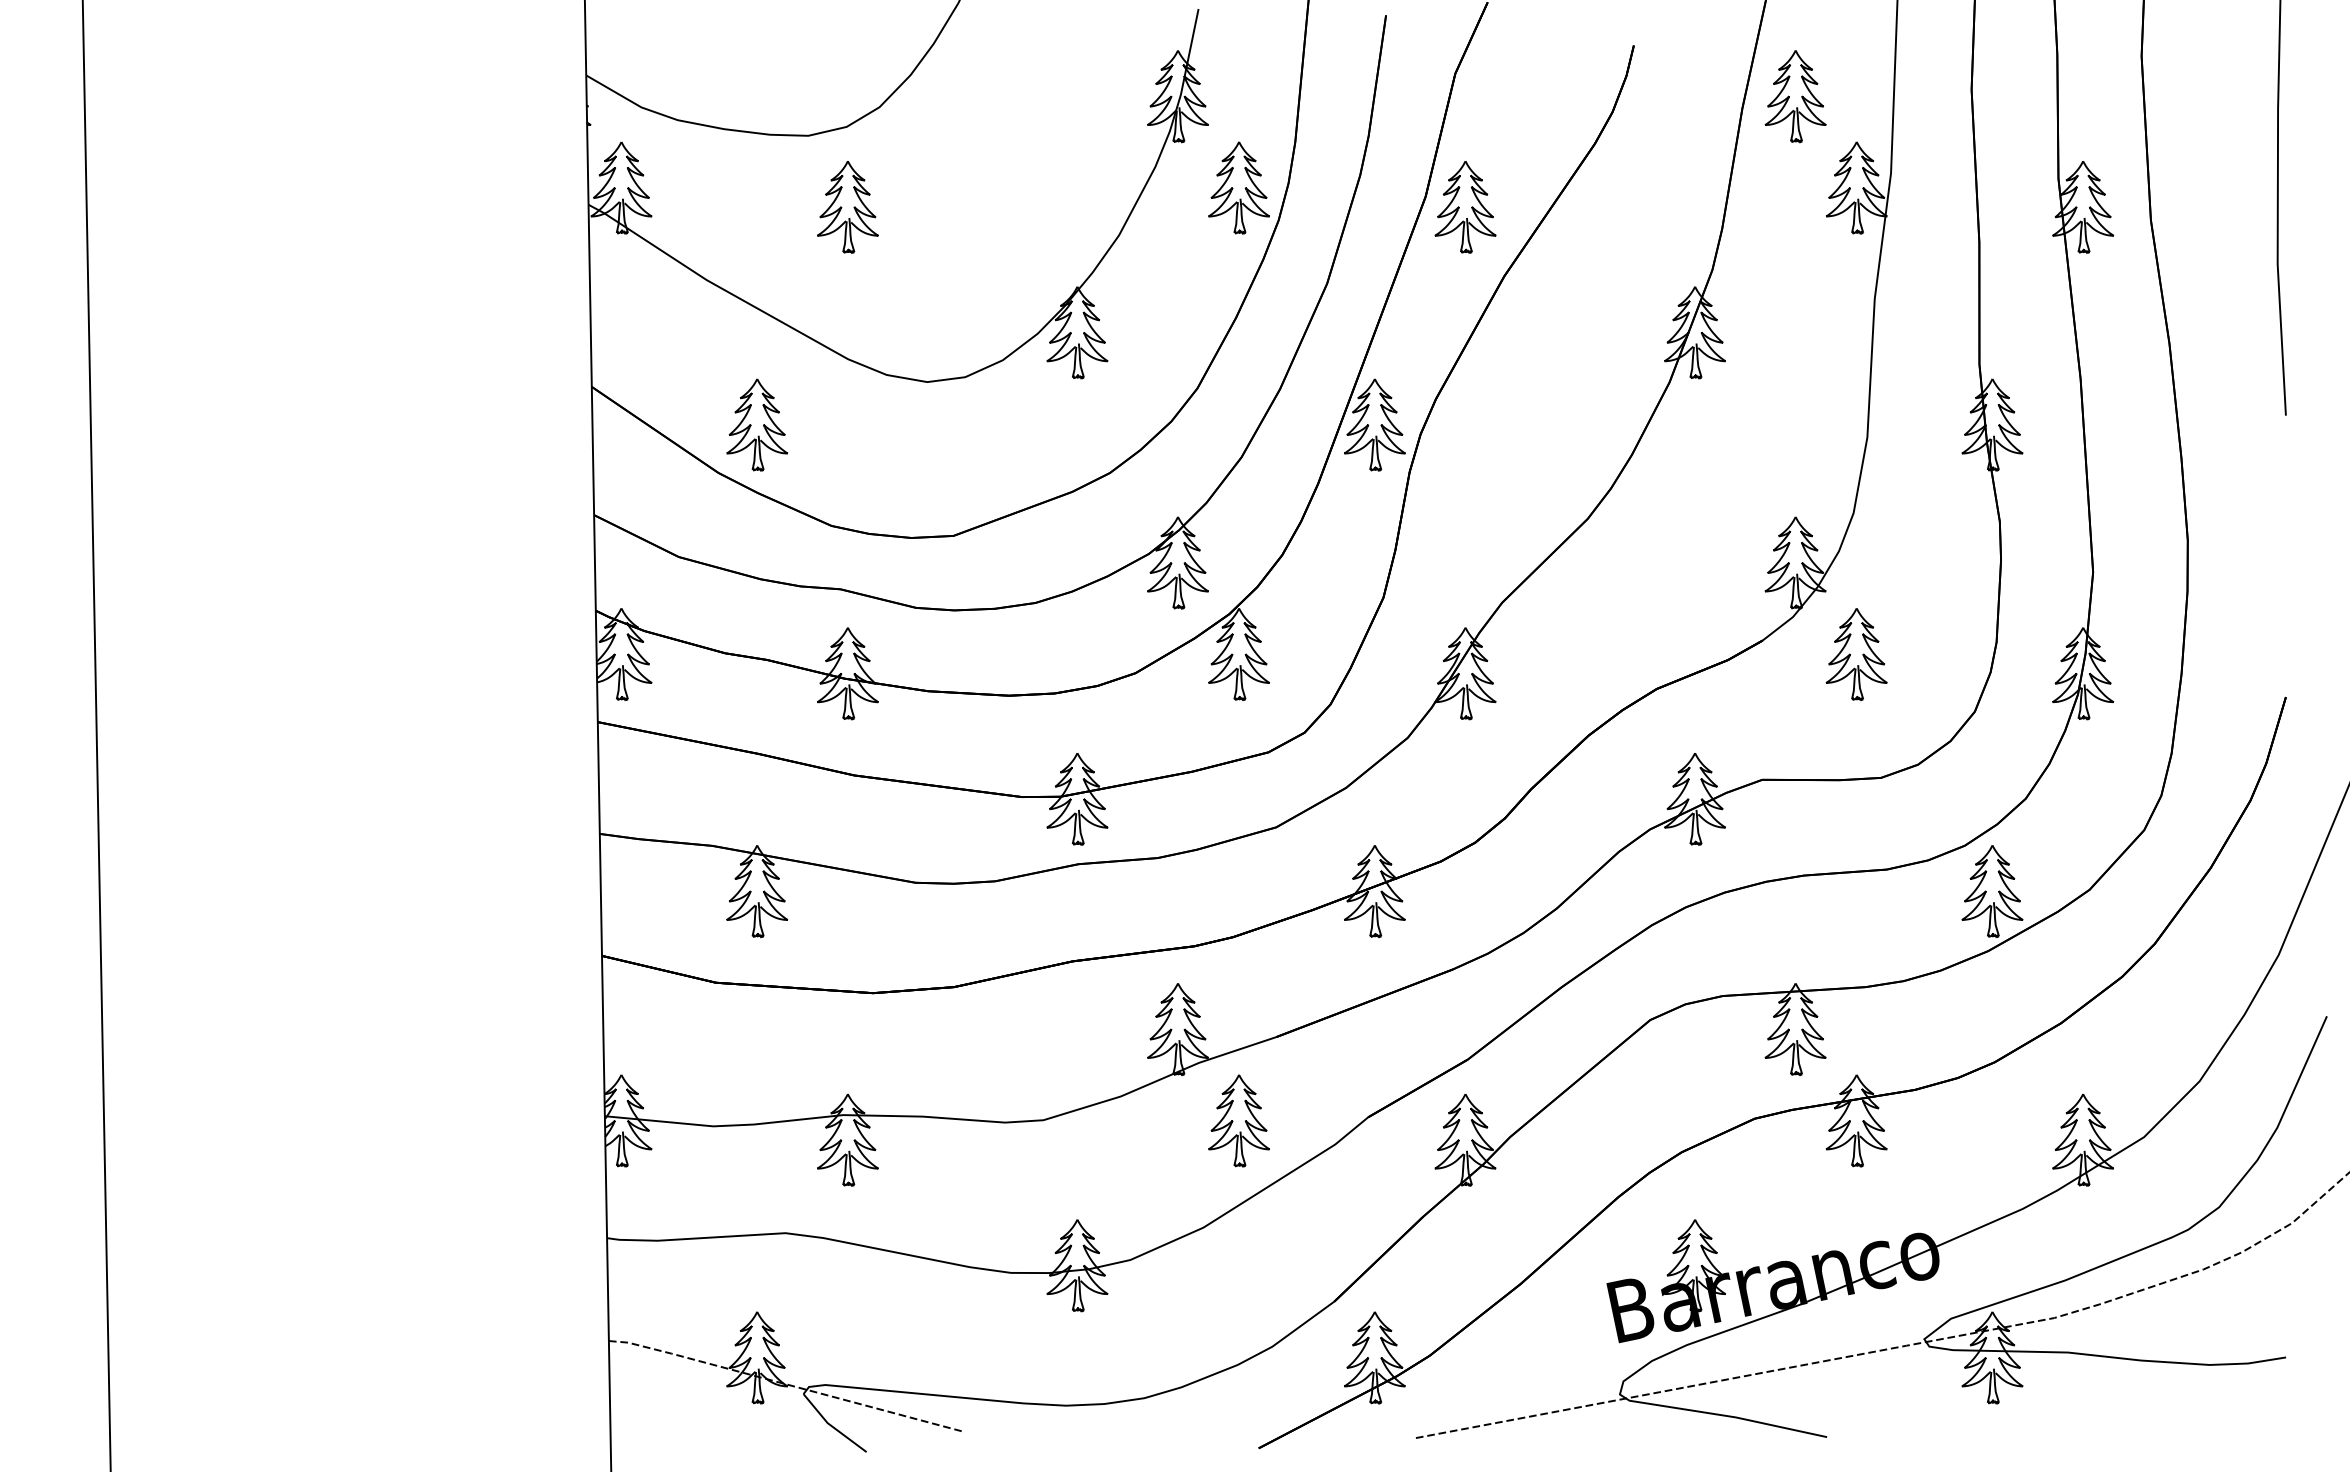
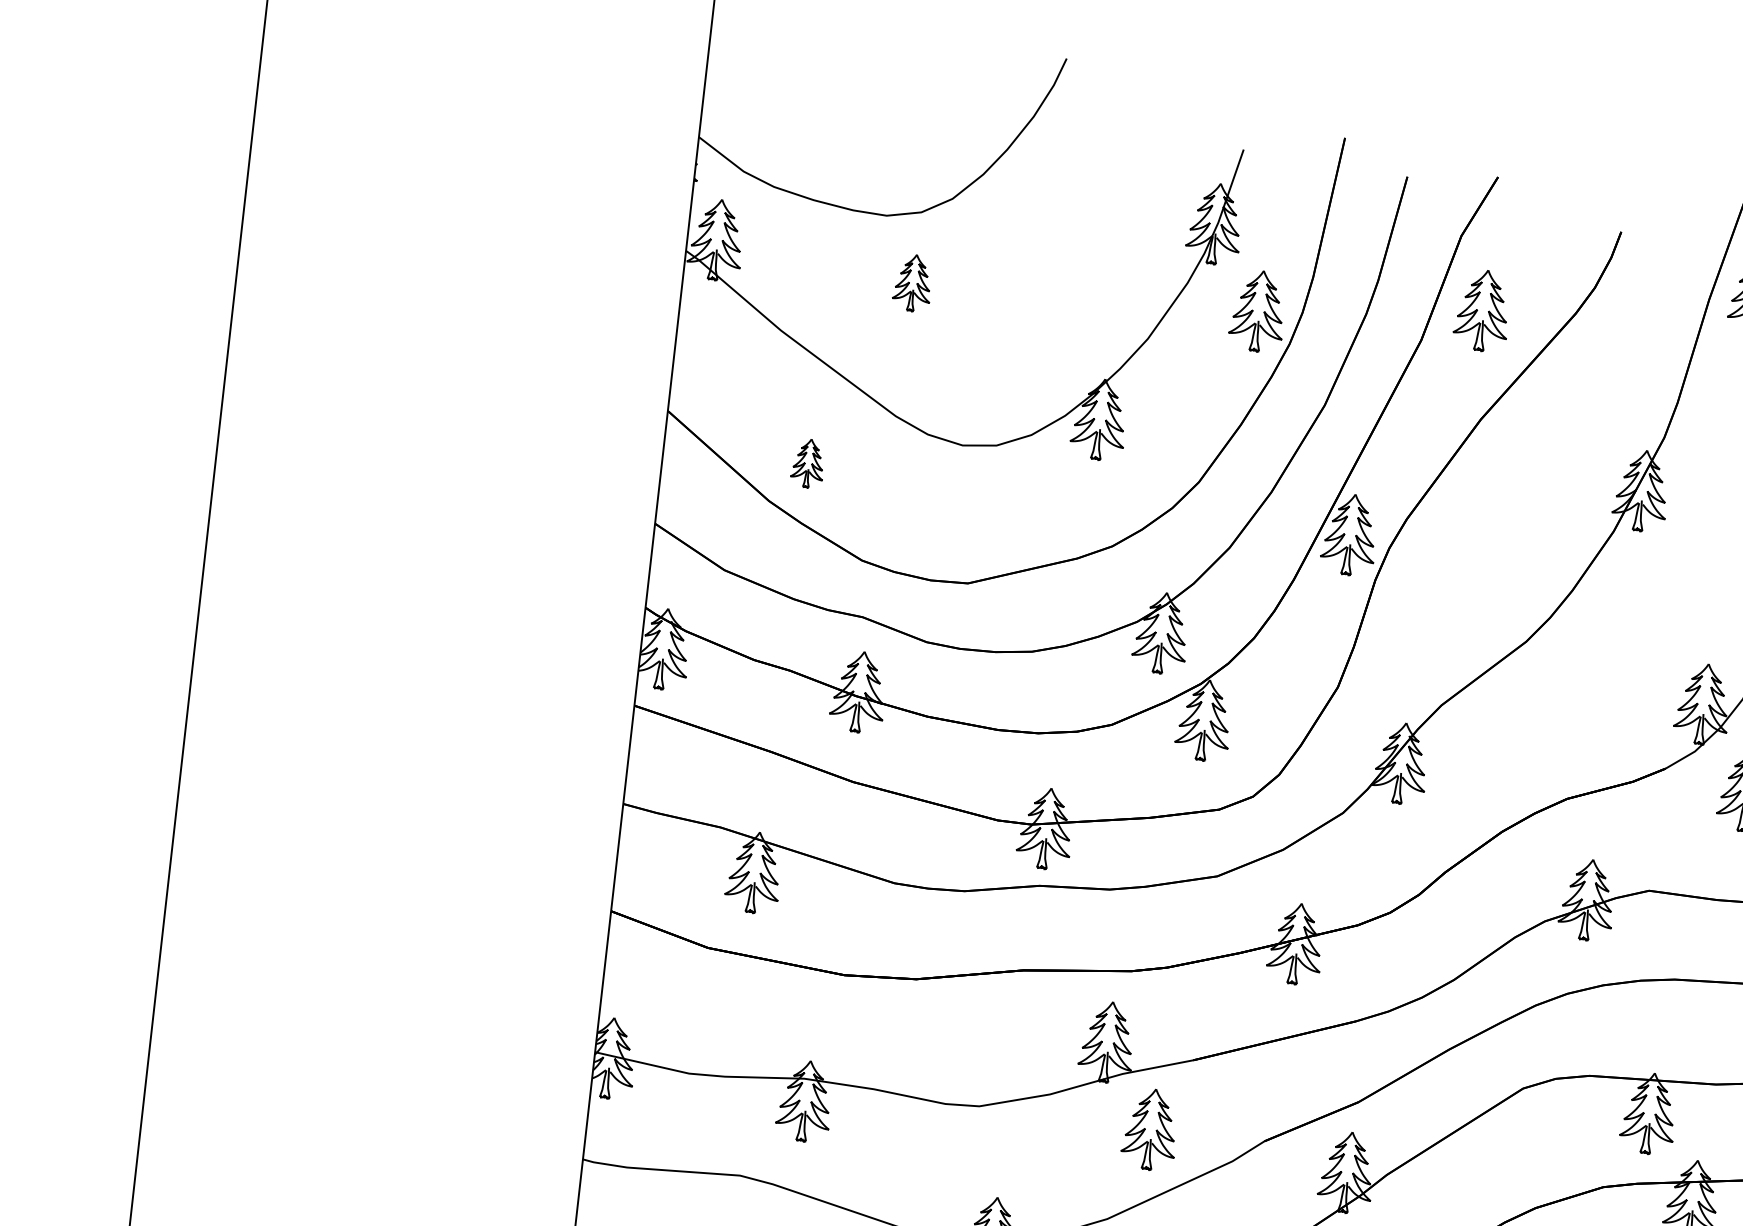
part: (847, 207) -> (912, 283), size x0.7
part: (1465, 207) -> (1482, 310), moved
part: (756, 424) -> (807, 462), size x0.6

